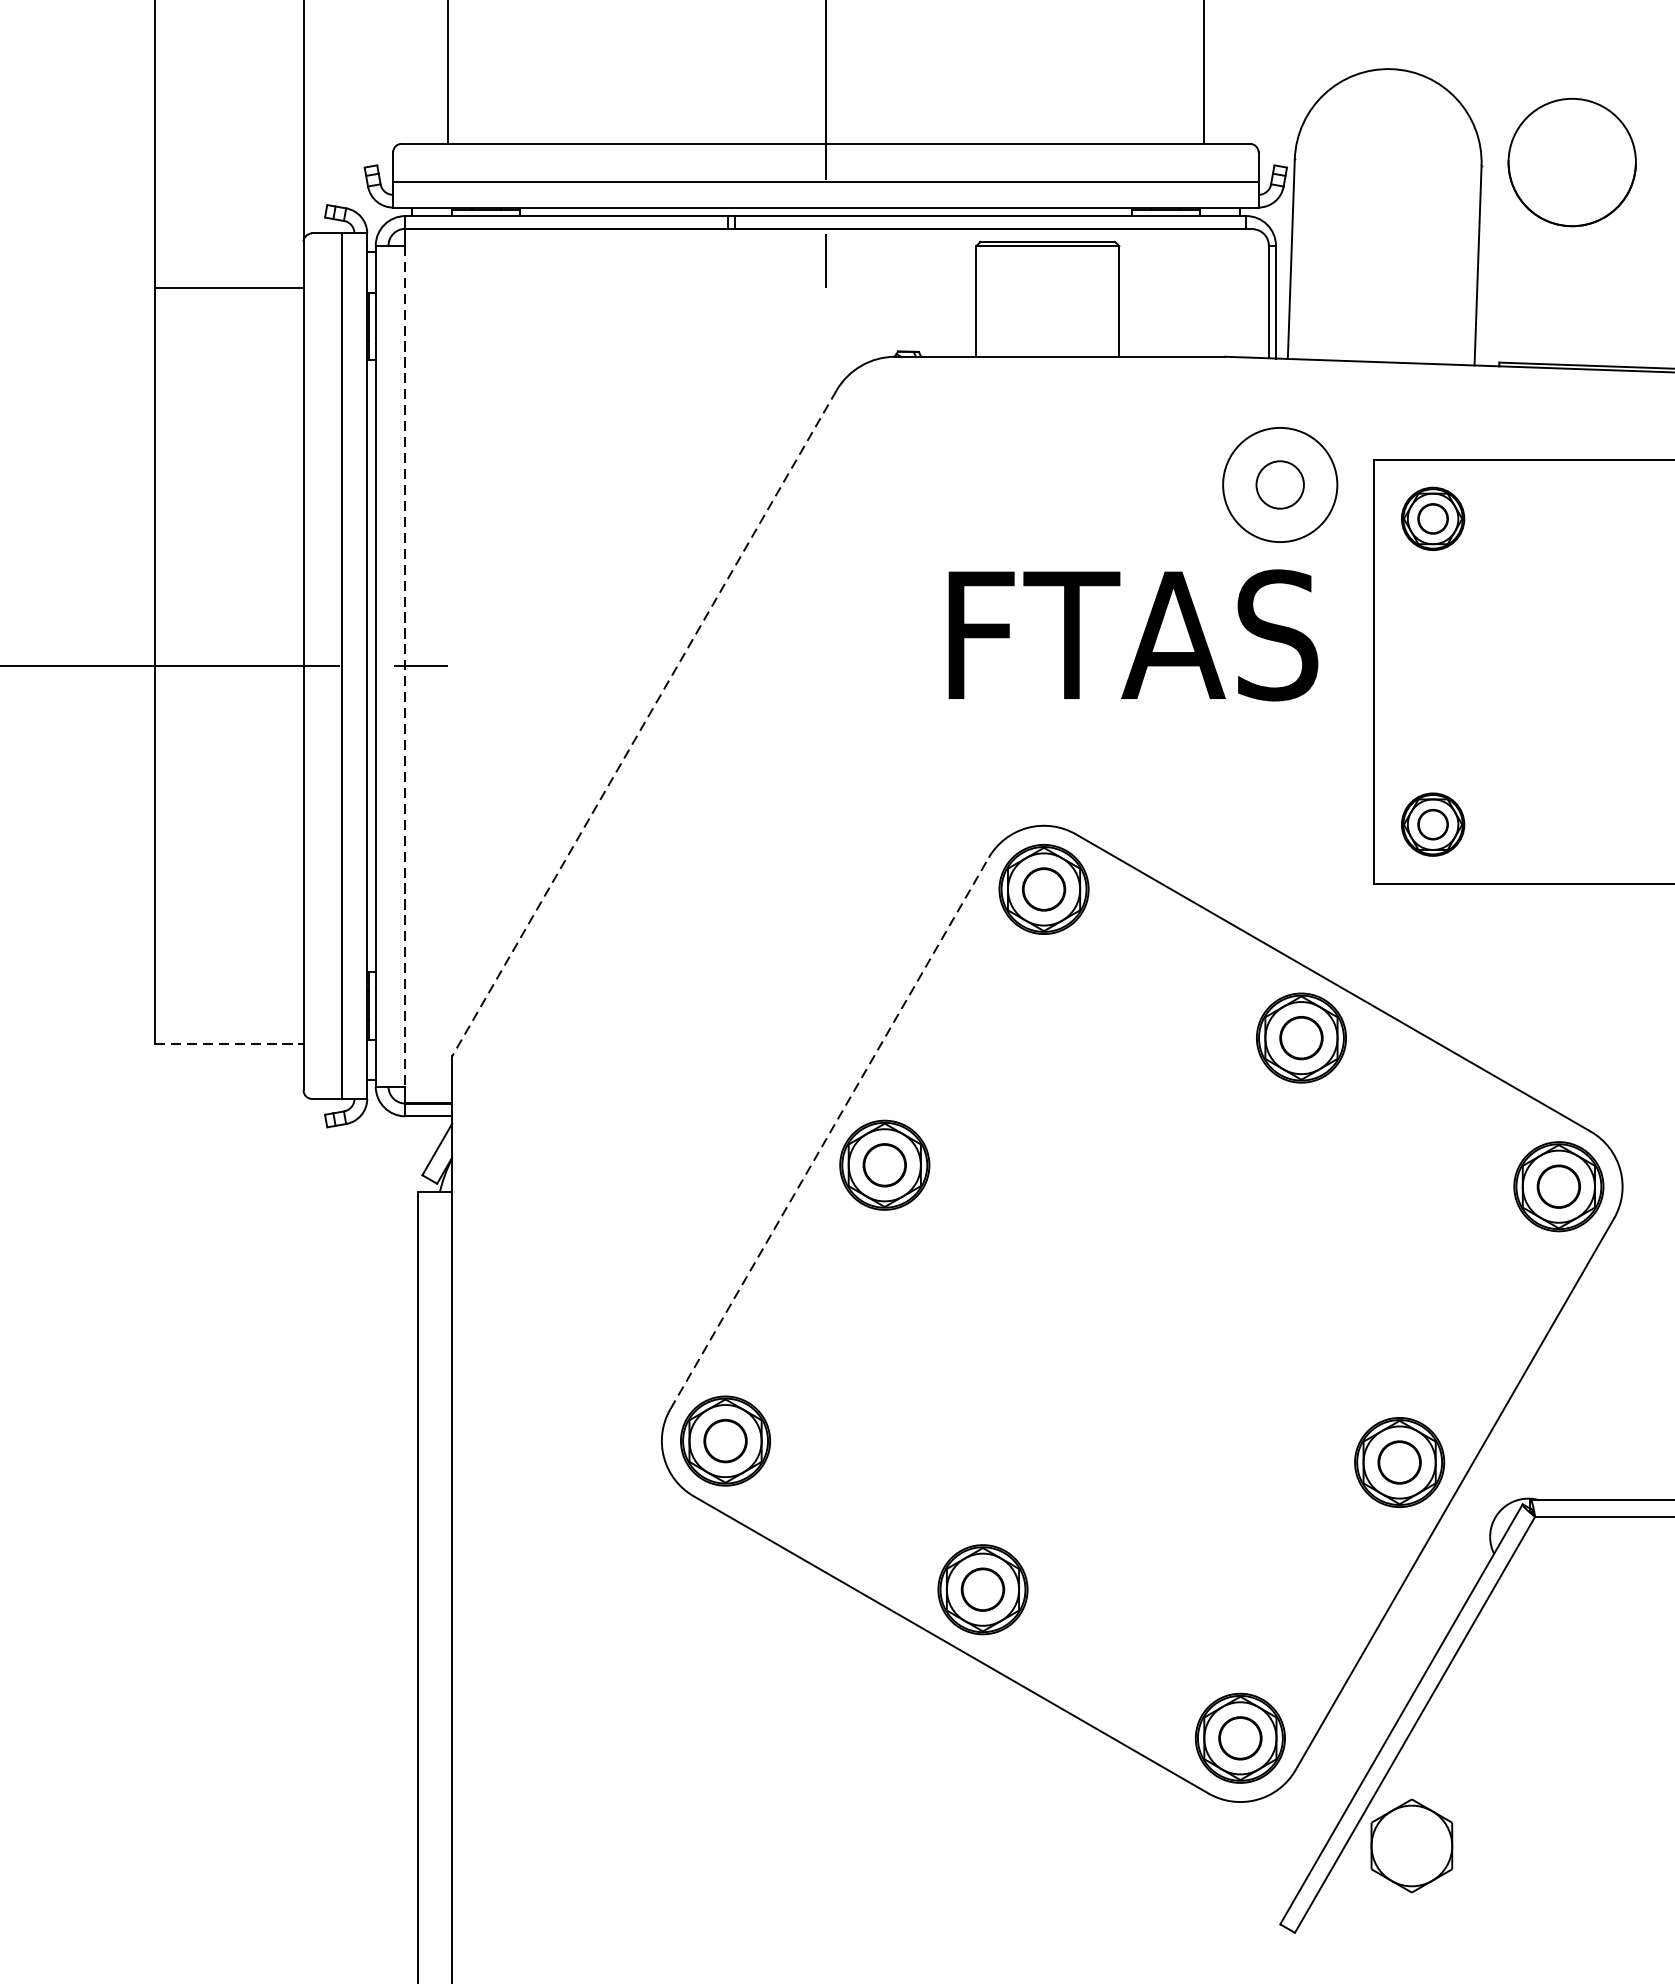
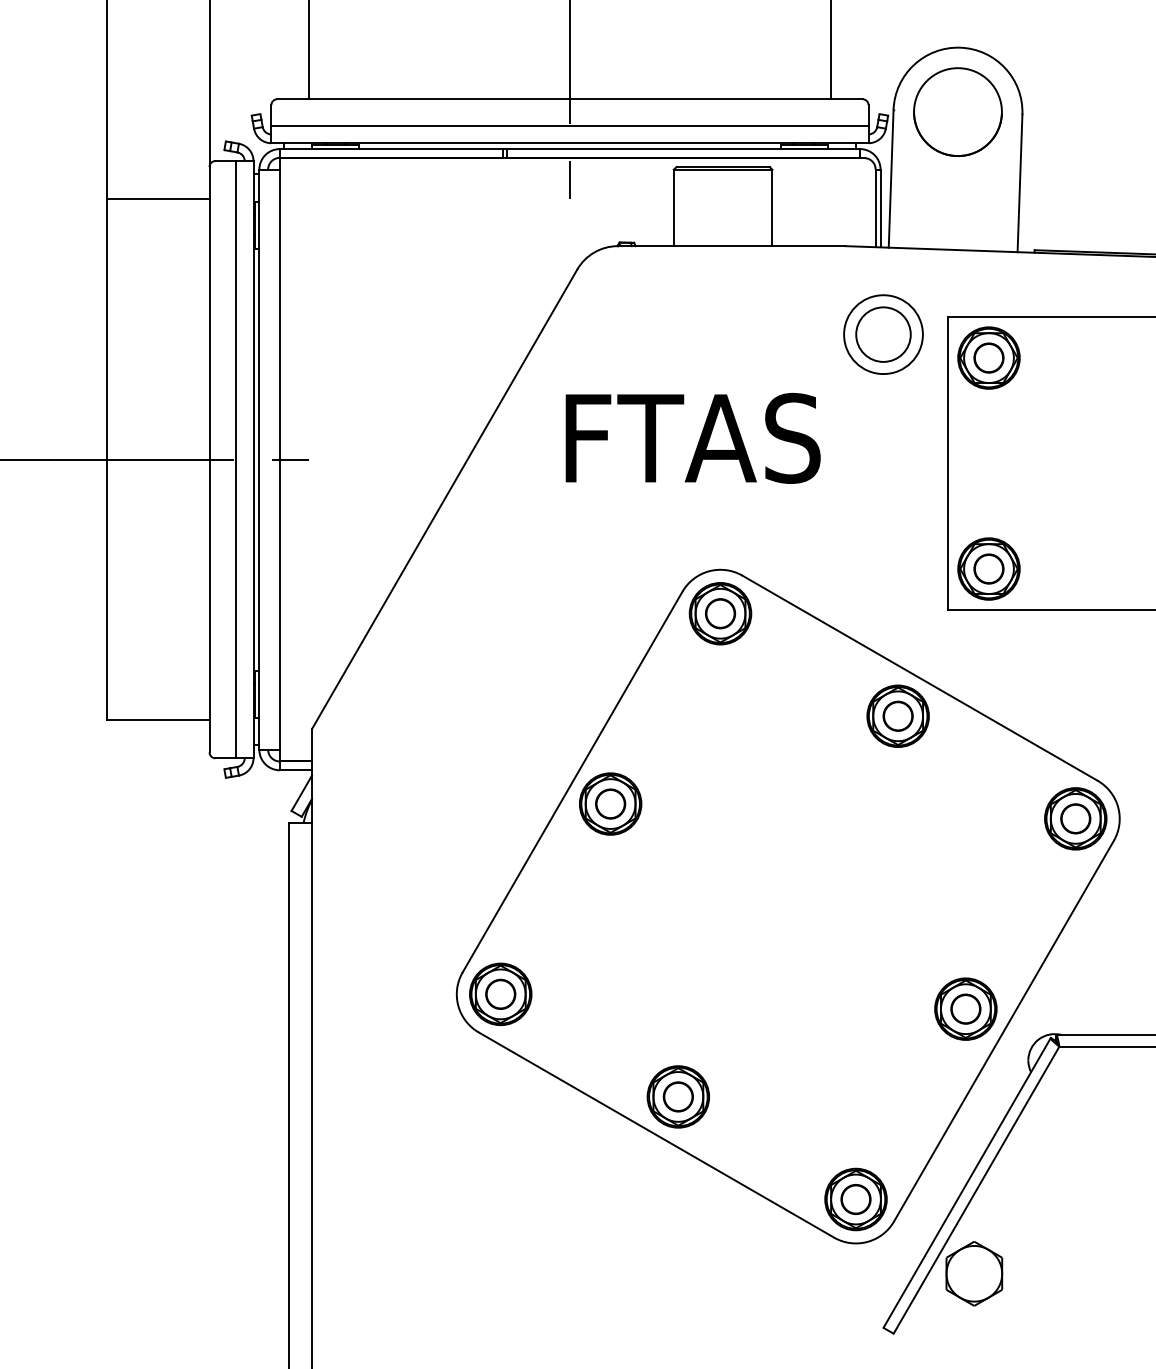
circle: (1571, 161) -> (957, 111), moved
circle: (1280, 484) -> (883, 334), size x1.67
part: (1432, 518) -> (988, 357), size x1.43
text: (1132, 635) -> (692, 438), moved
line: (404, 667) -> (279, 460), dashed -> solid
line: (644, 723) -> (444, 499), dashed -> solid
part: (1432, 823) -> (988, 568), size x1.43
line: (229, 1044) -> (158, 720), dashed -> solid
line: (829, 1134) -> (572, 782), dashed -> solid

